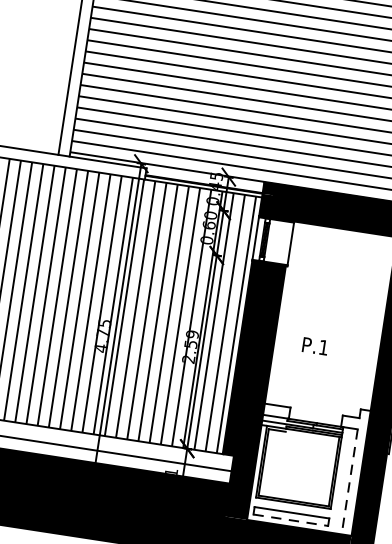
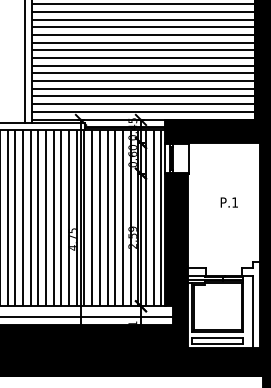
text: (314, 346) -> (228, 202), moved
line: (349, 482) -> (253, 312), dashed -> solid
line: (290, 520) -> (217, 343), dashed -> solid

